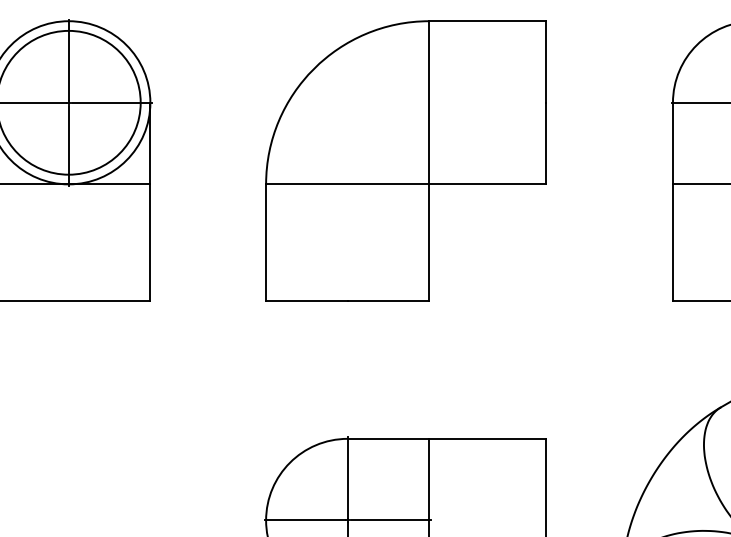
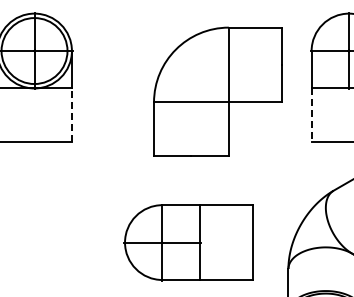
part: (404, 160) -> (217, 91), moved
line: (149, 243) -> (71, 115), solid -> dashed
line: (672, 243) -> (311, 115), solid -> dashed

